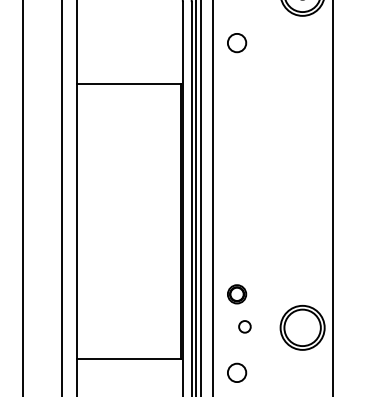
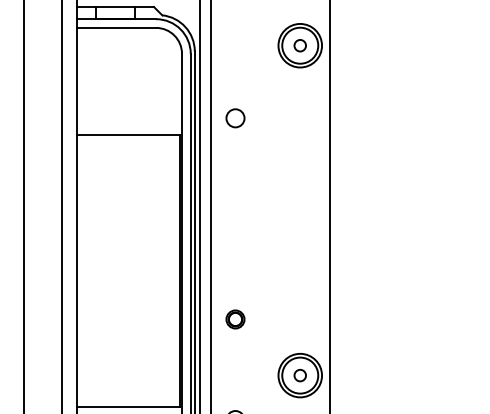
circle: (237, 43) -> (235, 118), moved
part: (237, 294) -> (235, 319), moved
circle: (244, 326) -> (299, 375), moved

